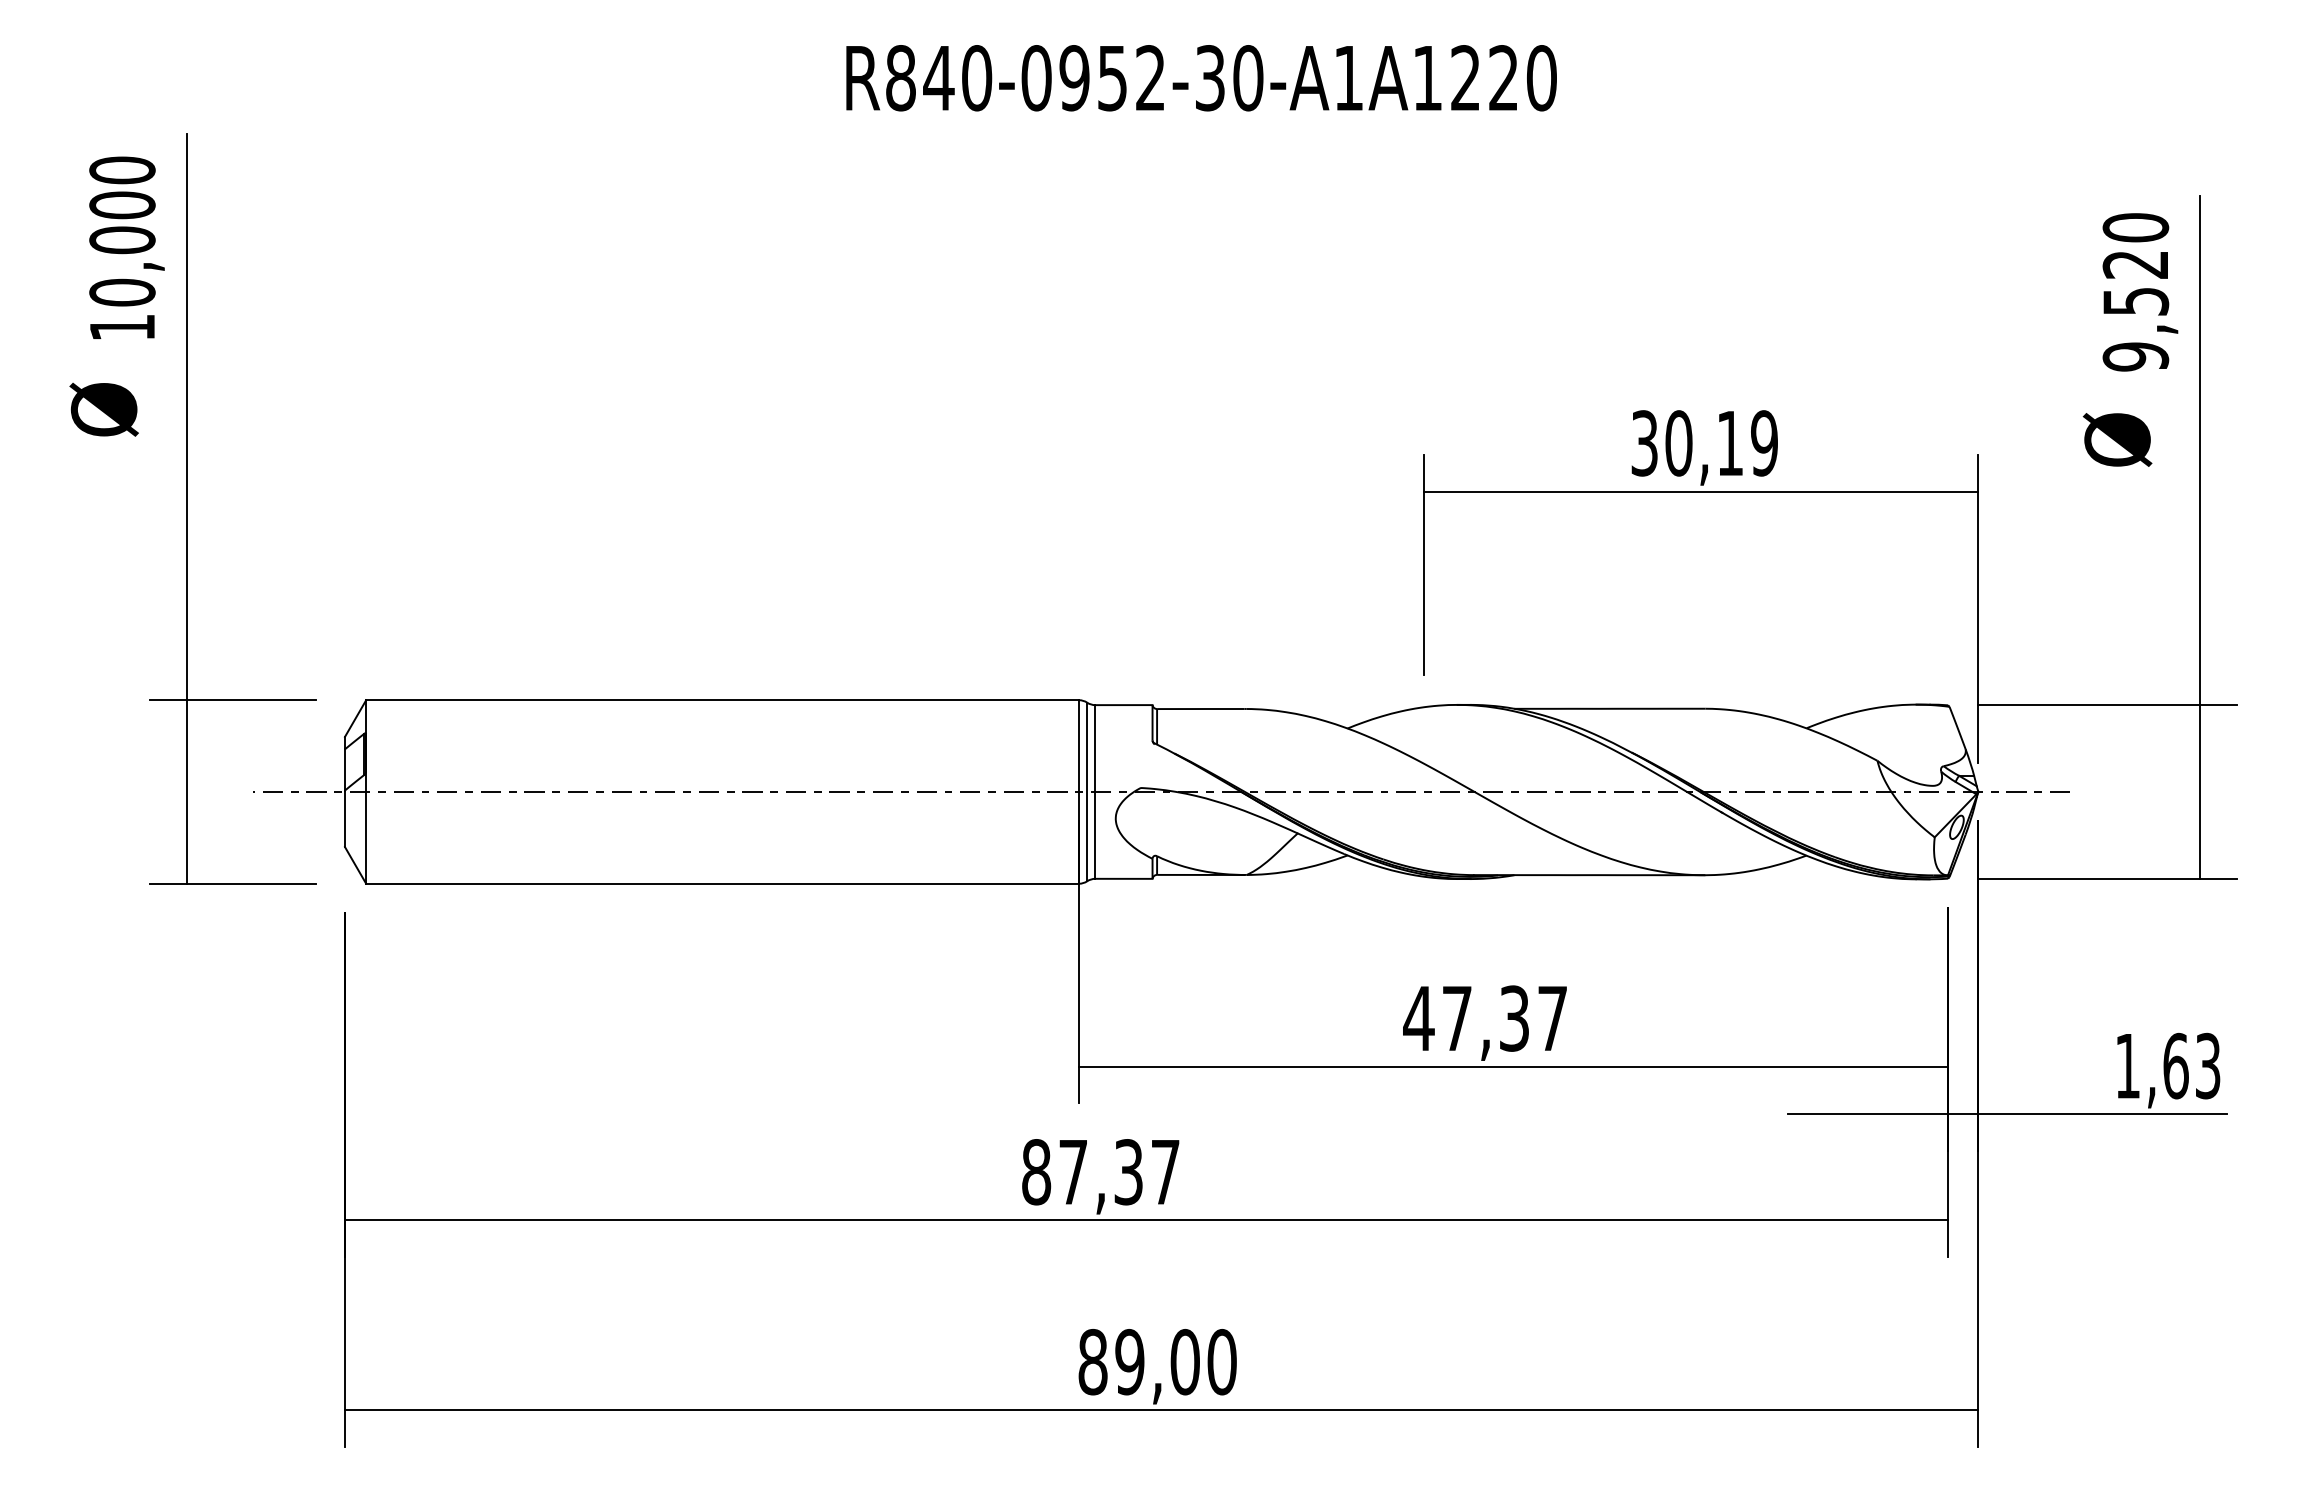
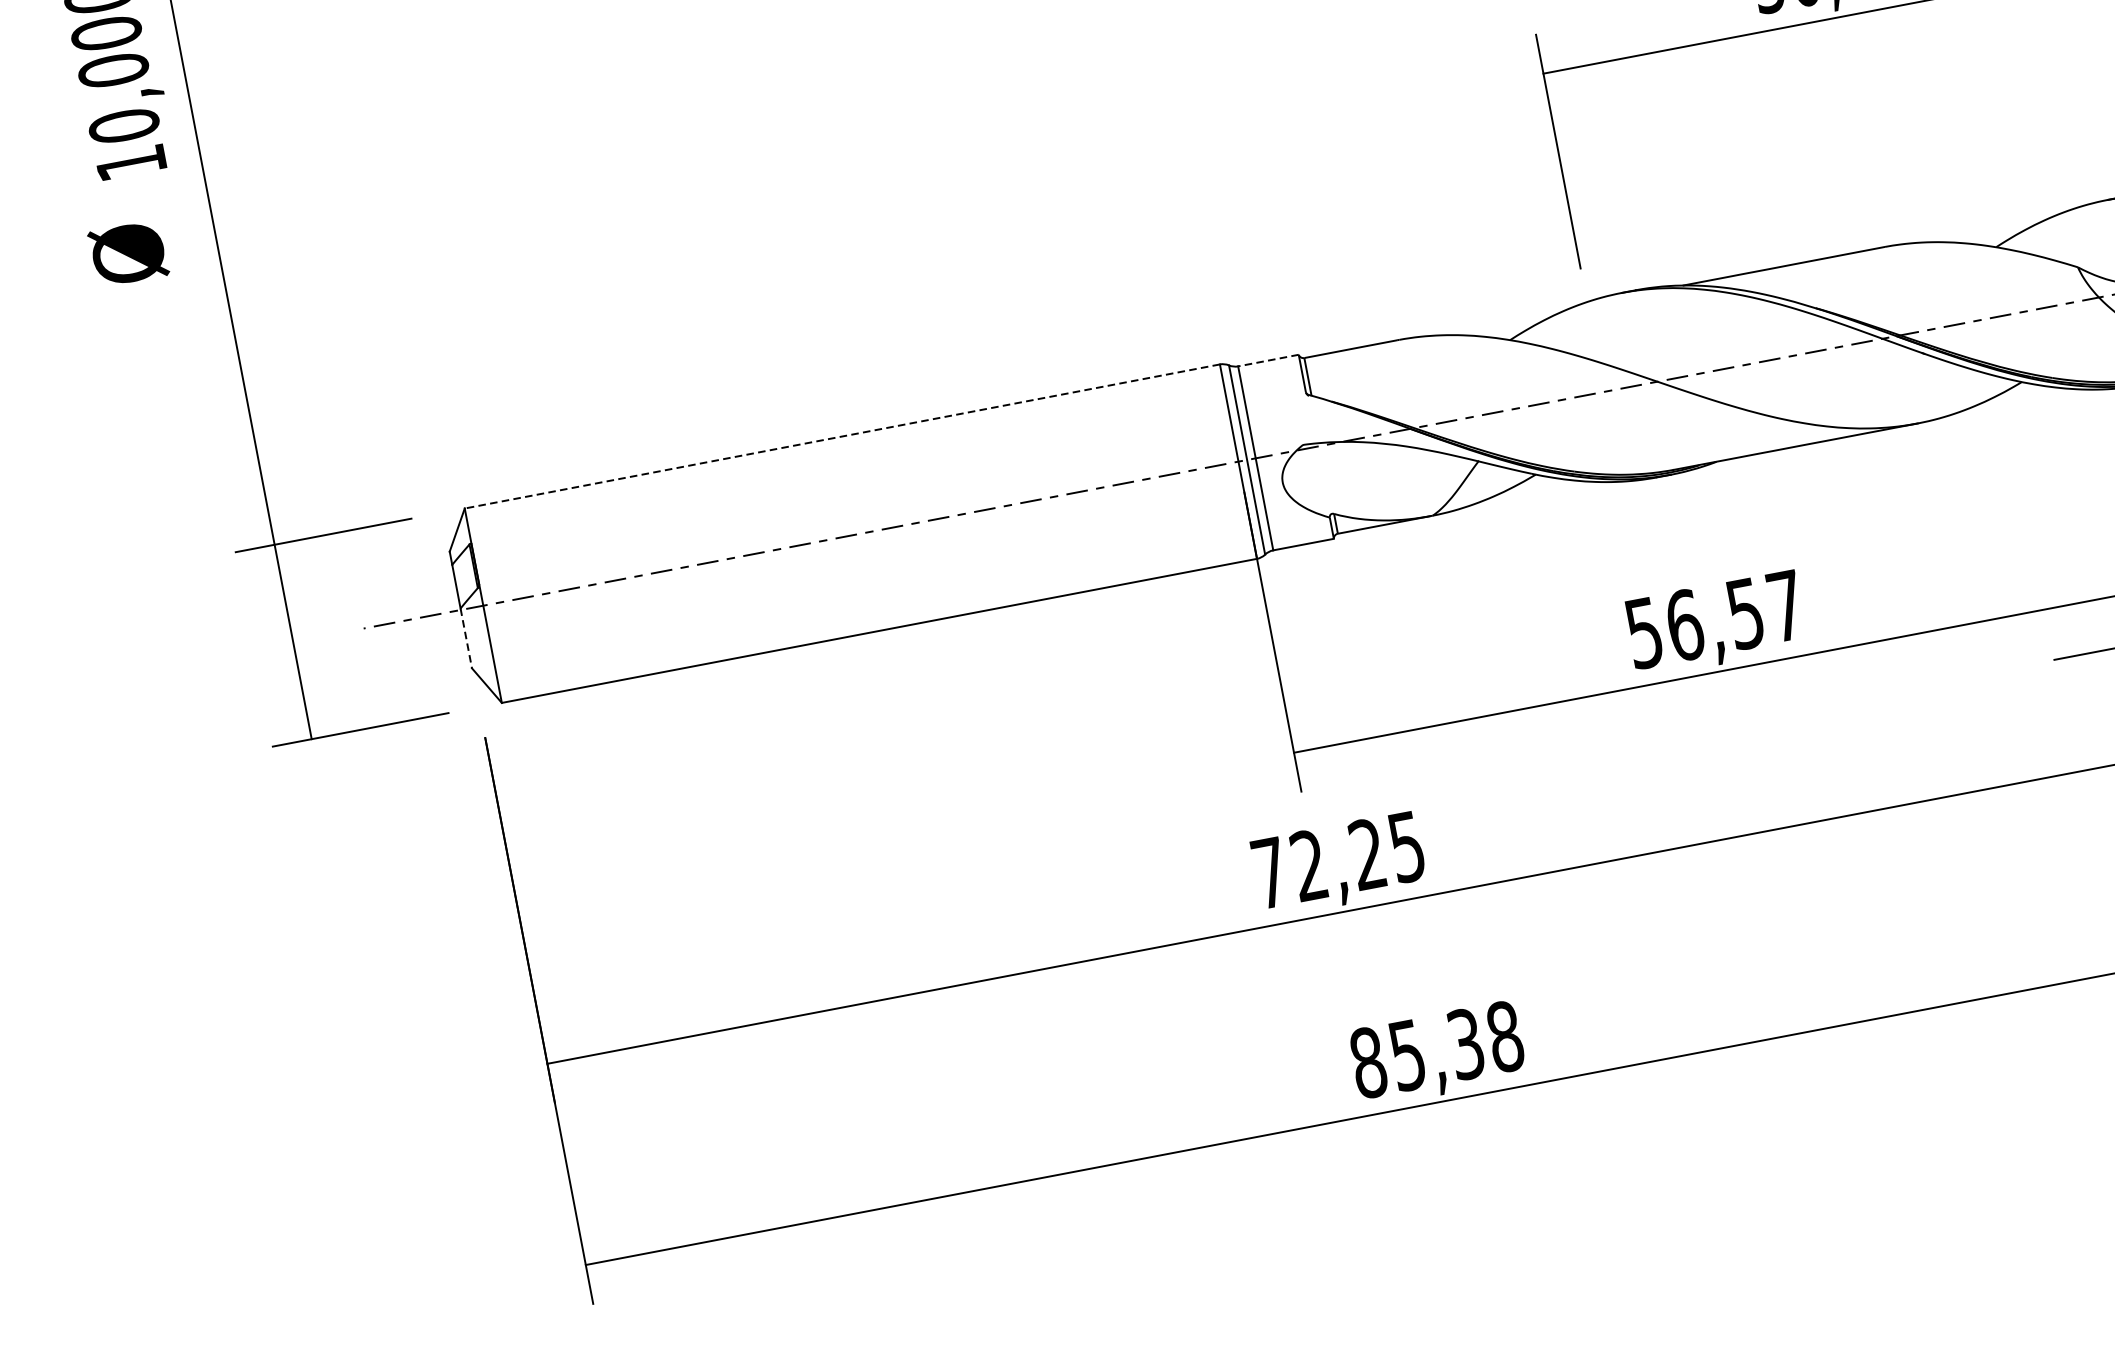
line: (722, 700) -> (842, 436), solid -> dashed
line: (1123, 705) -> (1268, 361), solid -> dashed
line: (344, 819) -> (465, 639), solid -> dashed
text: (1465, 1018) -> (1693, 623), 47,37 -> 56,57
text: (1100, 1172) -> (1338, 860), 87,37 -> 72,25
text: (1175, 1361) -> (1455, 1045), 89,00 -> 85,38

